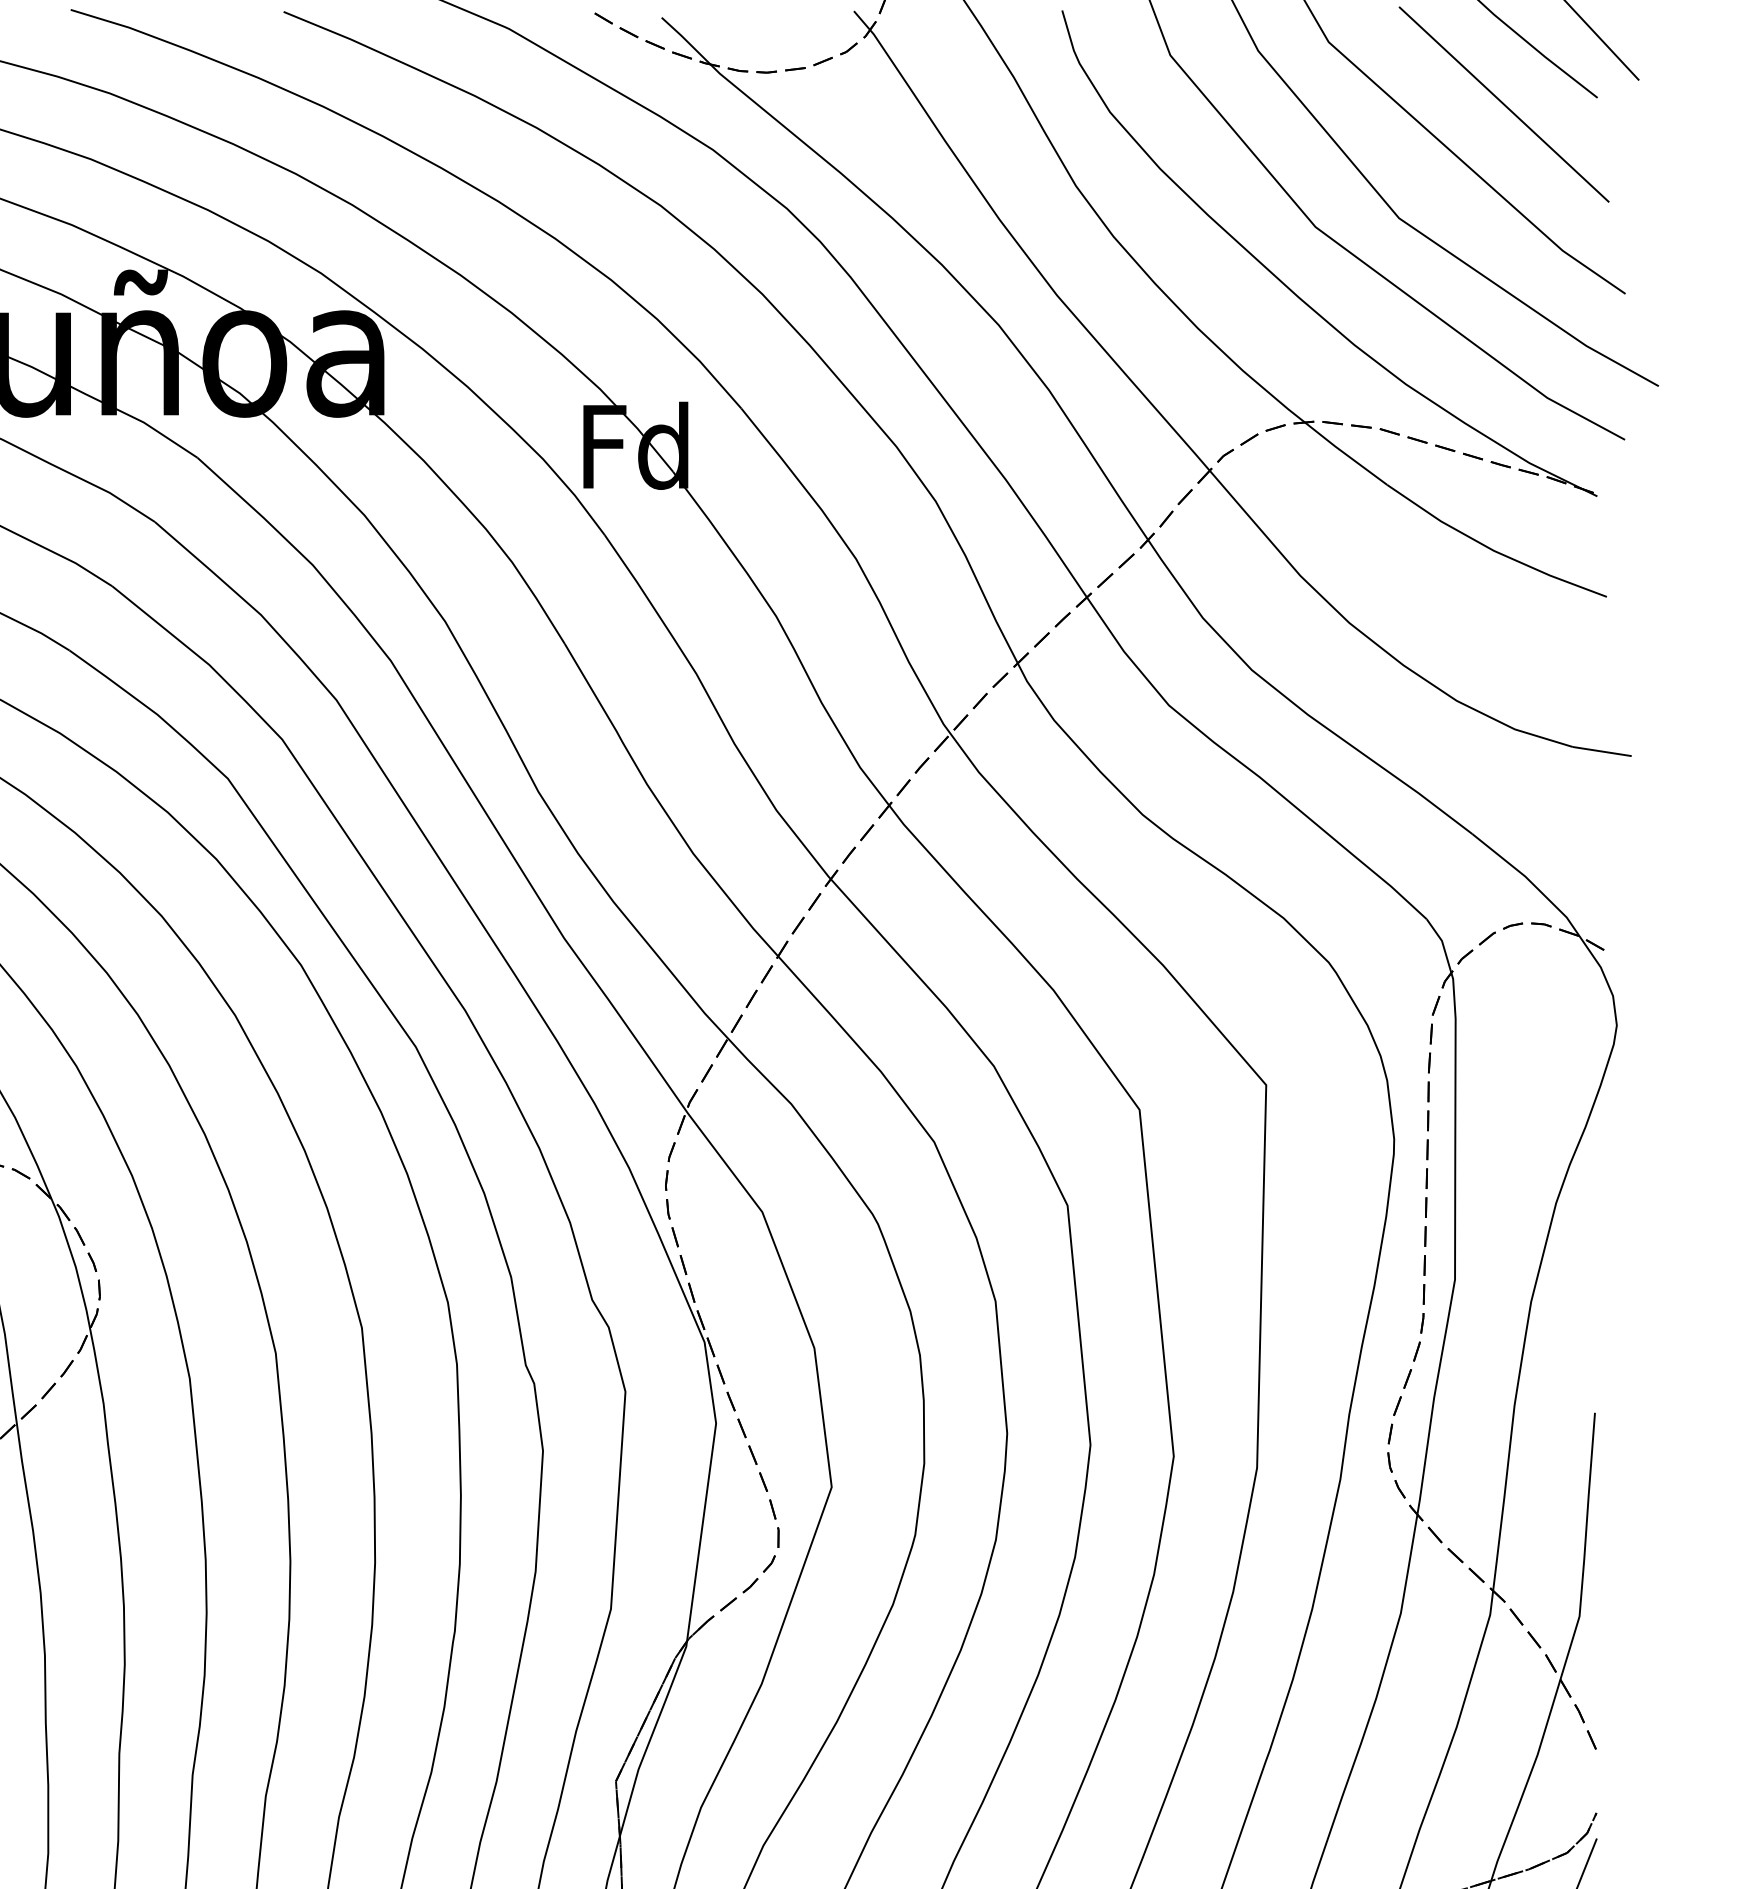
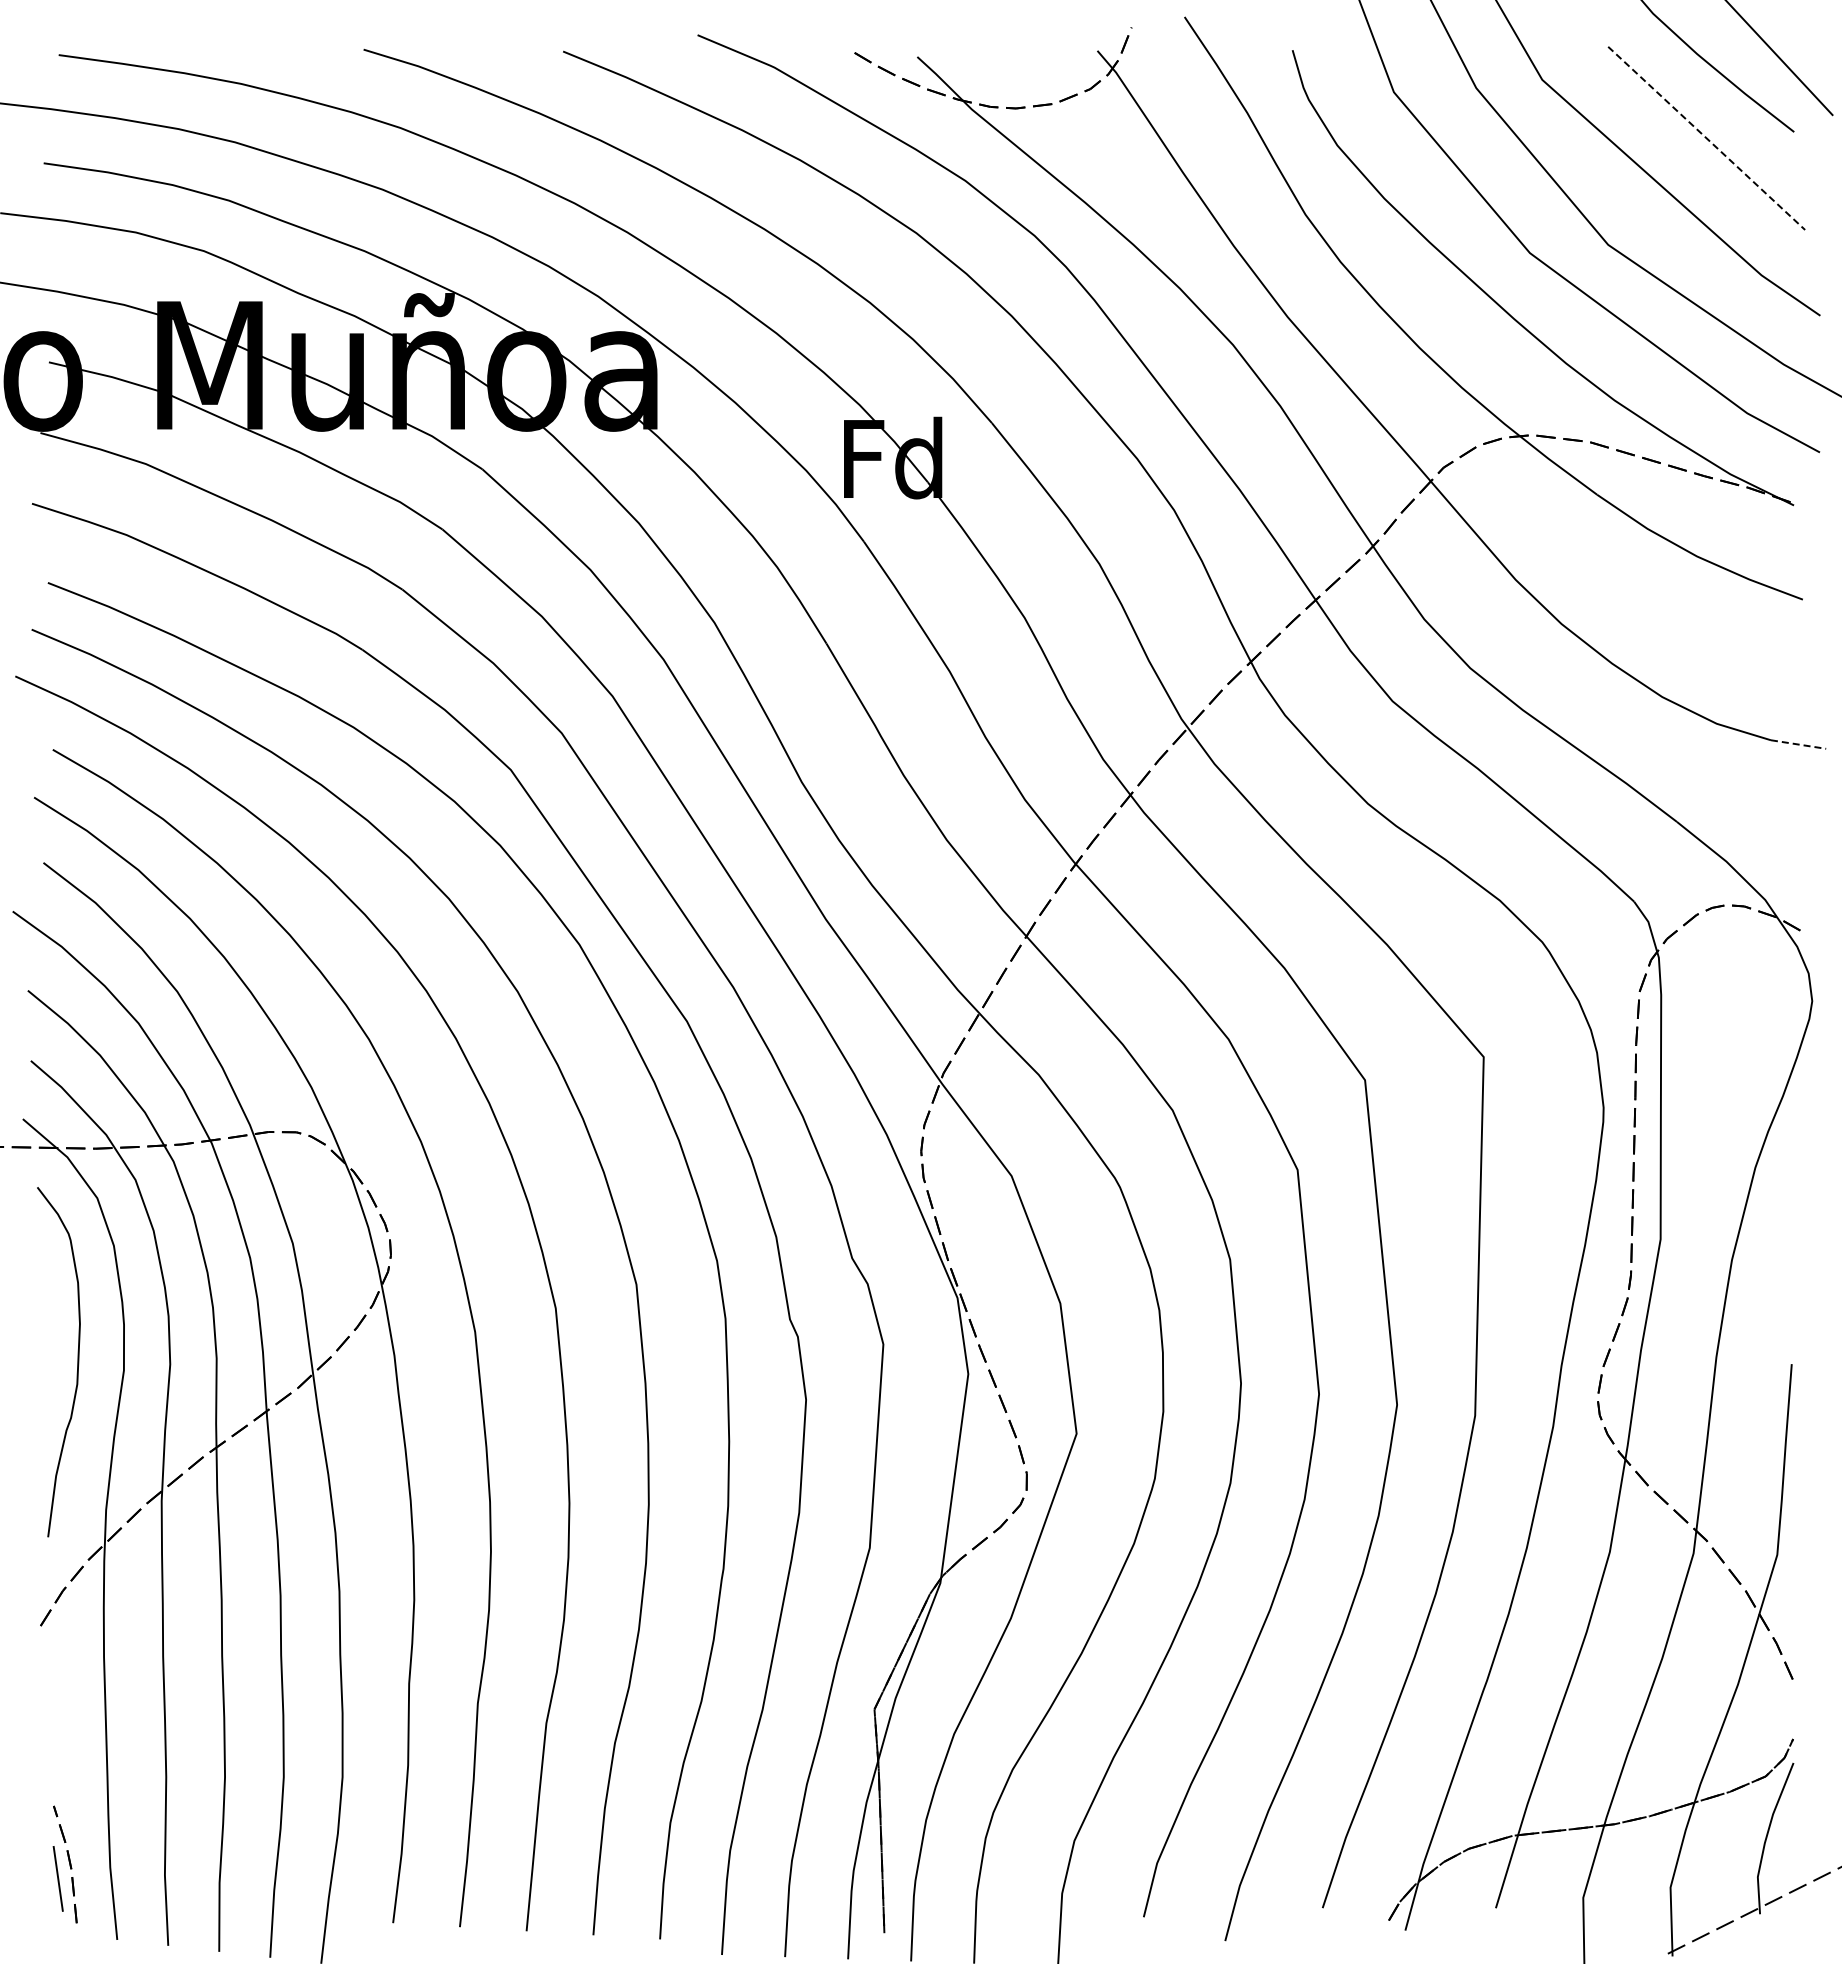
line: (1505, 104) -> (1707, 138), solid -> dashed
line: (1602, 751) -> (1798, 744), solid -> dashed

